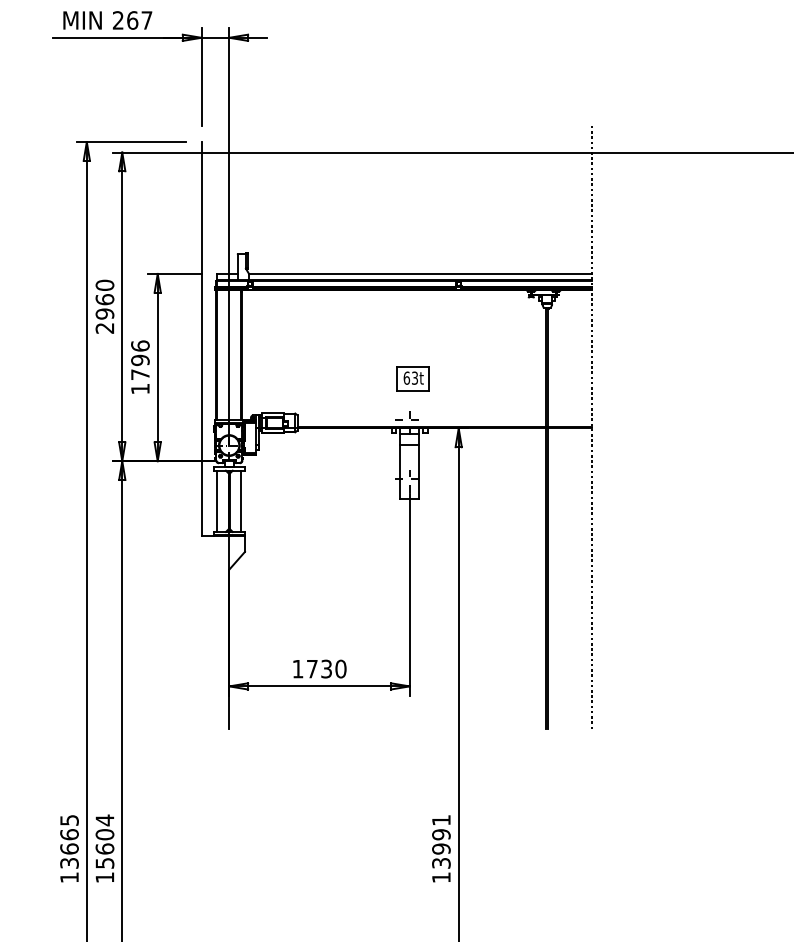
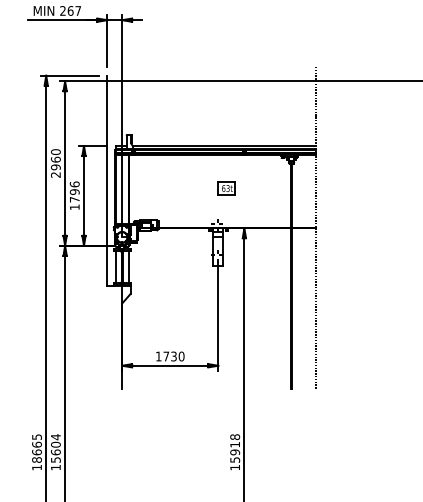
part: (412, 378) -> (226, 188), moved
text: (442, 841) -> (235, 448), 13991 -> 15918
text: (68, 862) -> (36, 459), 13665 -> 18665

